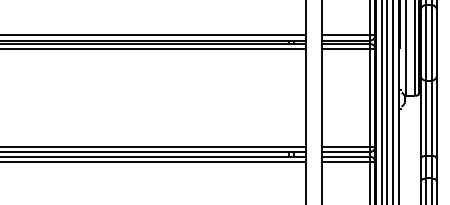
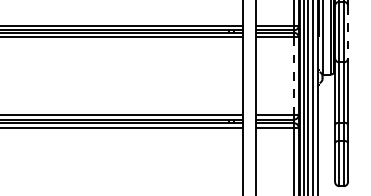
line: (437, 43) -> (348, 32), solid -> dashed
line: (370, 97) -> (294, 75), solid -> dashed

